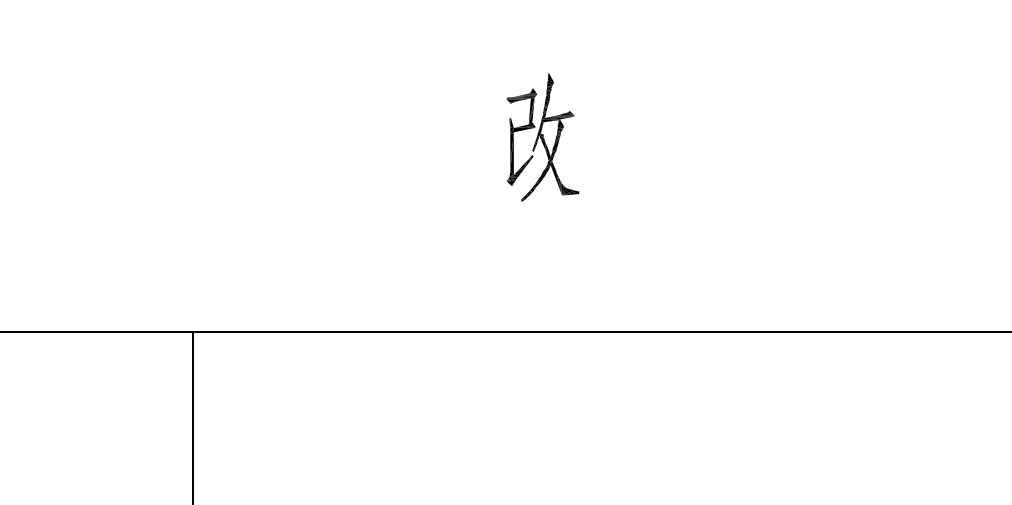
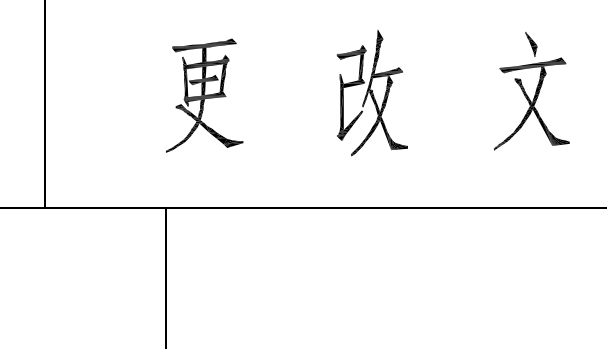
part: (813, 134) -> (531, 91), added
part: (541, 137) -> (371, 93), size x1.67
part: (258, 141) -> (204, 95), added

